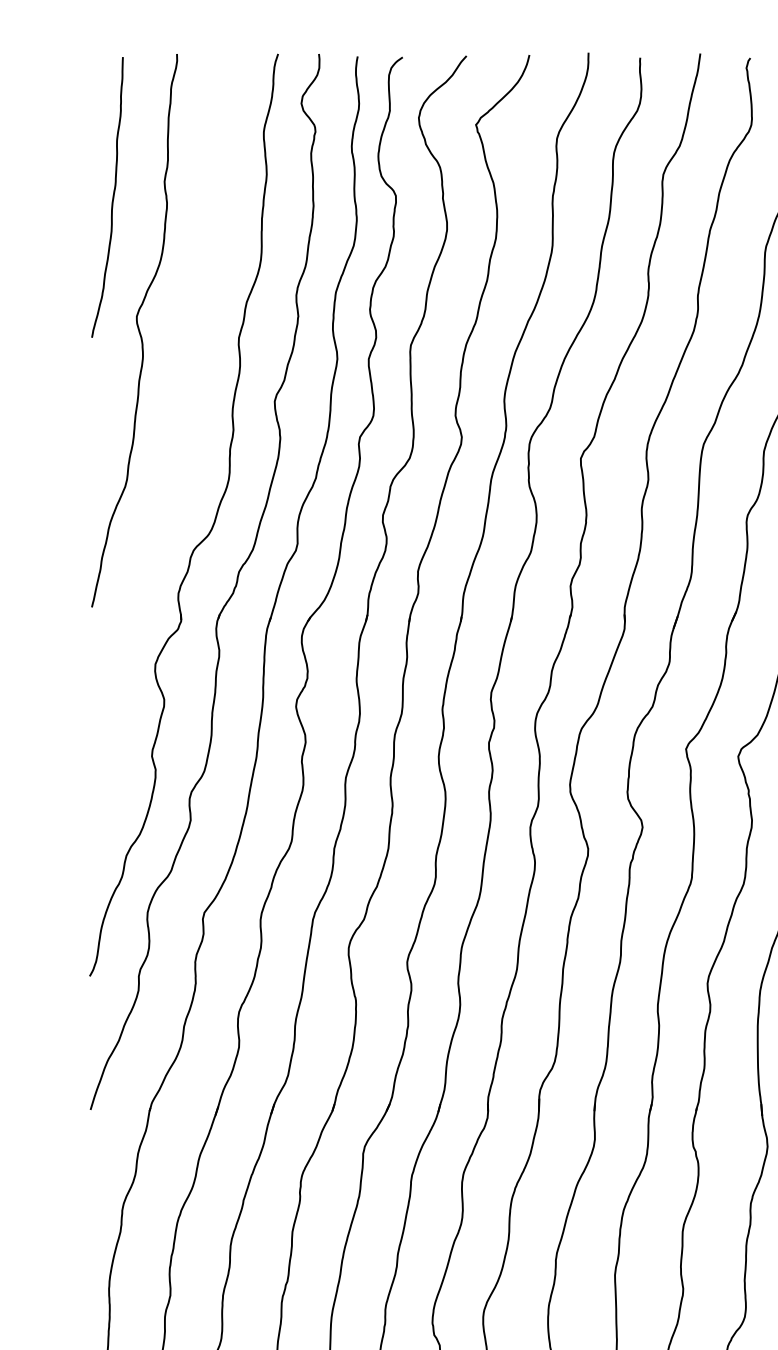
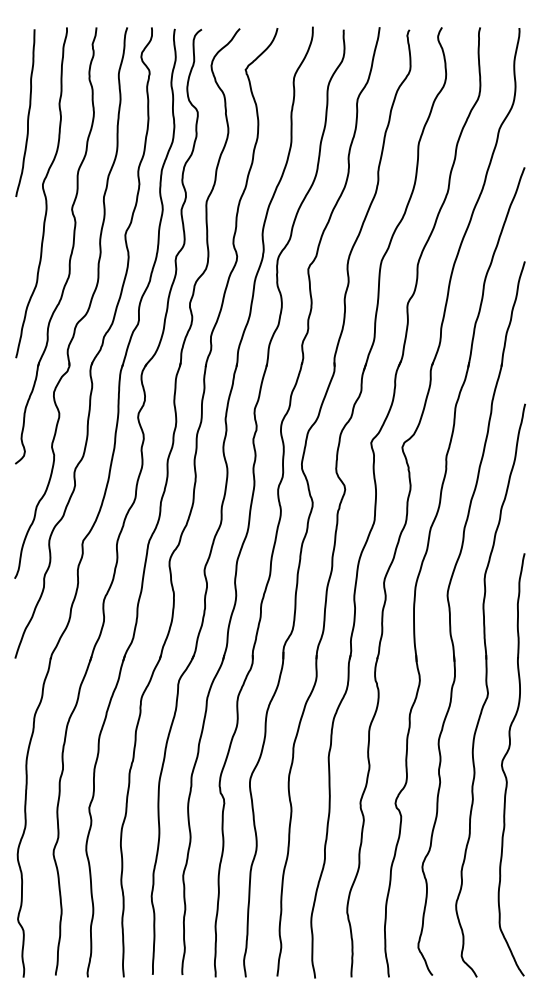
part: (184, 423) -> (71, 248), added

